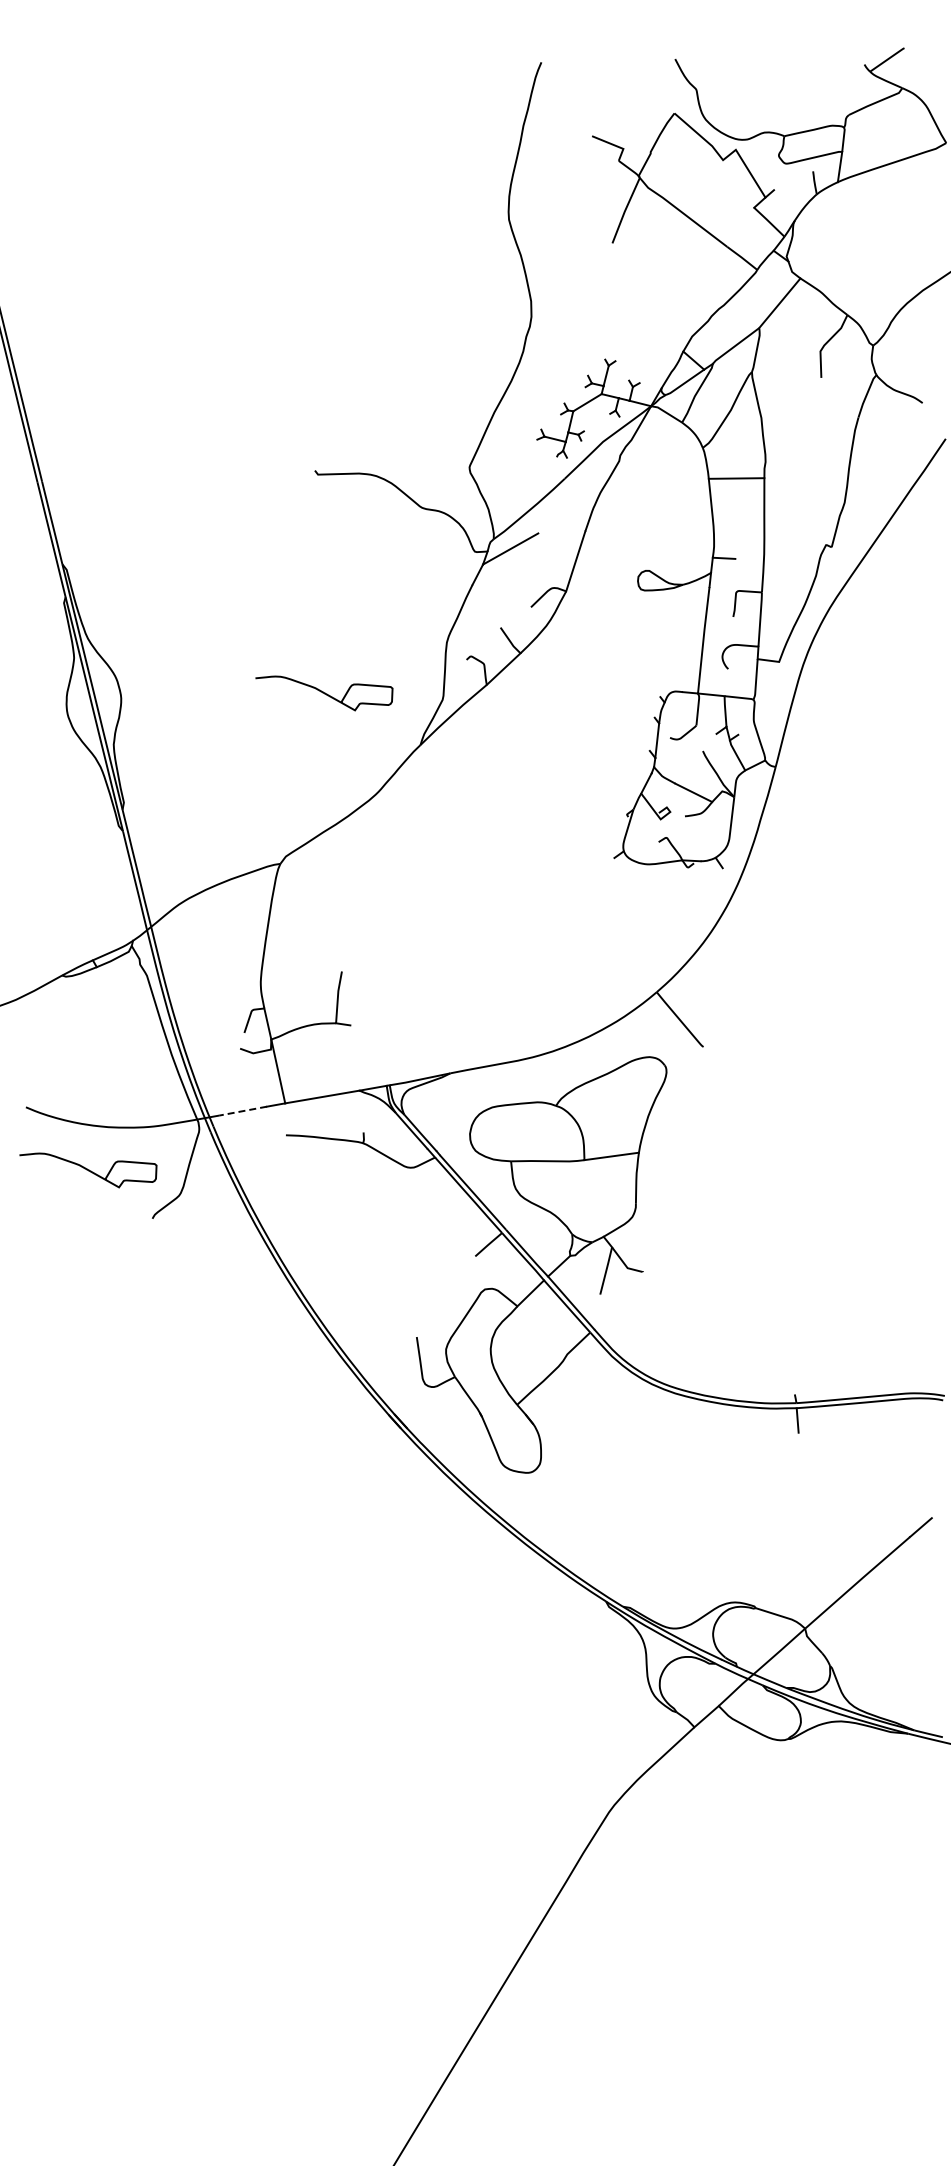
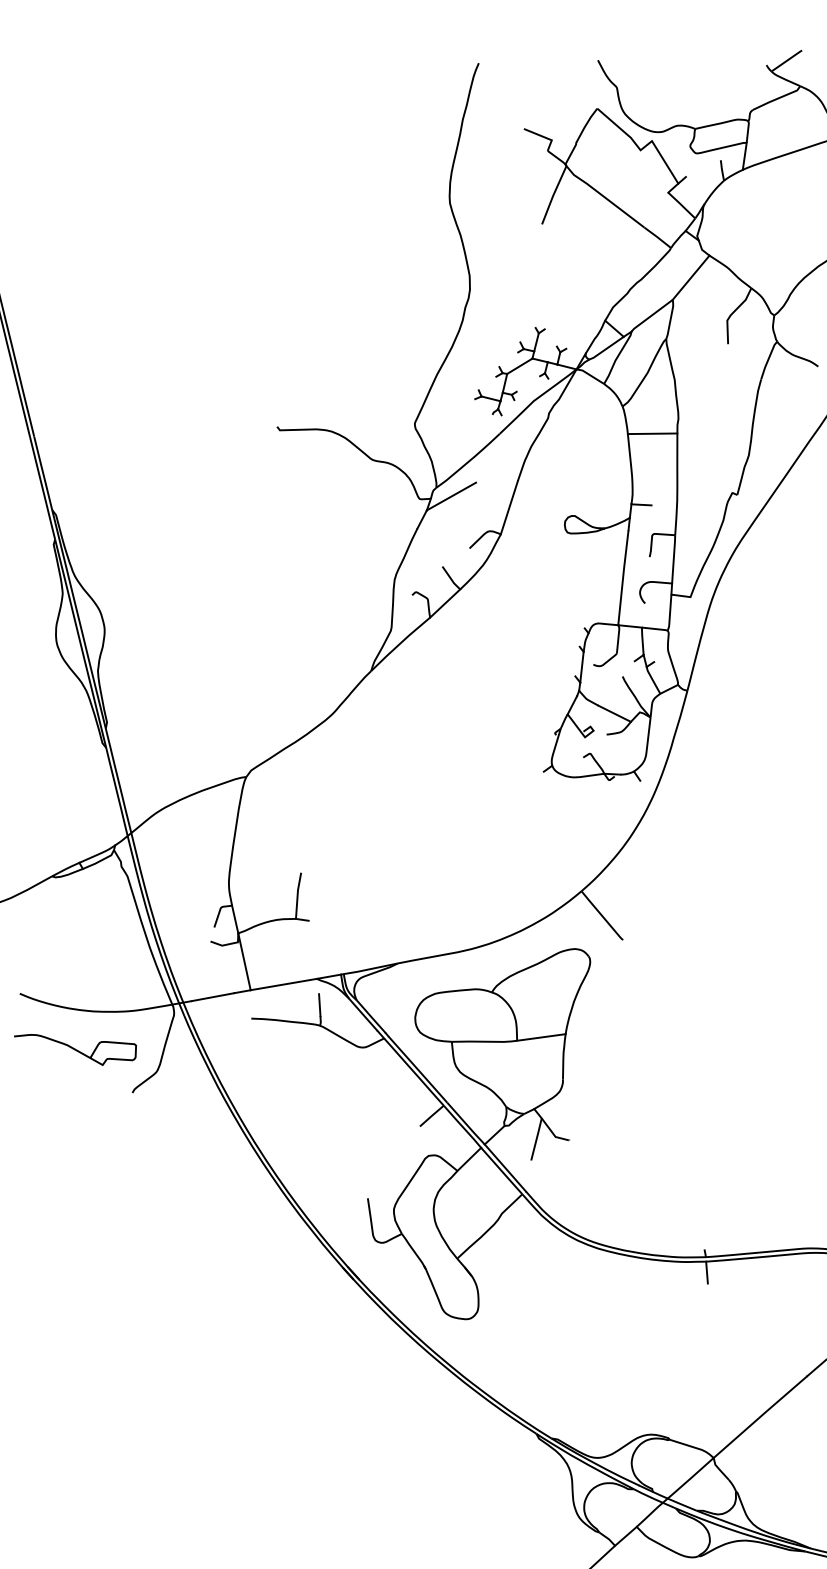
part: (324, 693) -> (285, 625), removed
line: (242, 1111) -> (212, 997), dashed -> solid
line: (362, 1119) -> (319, 1004), added

